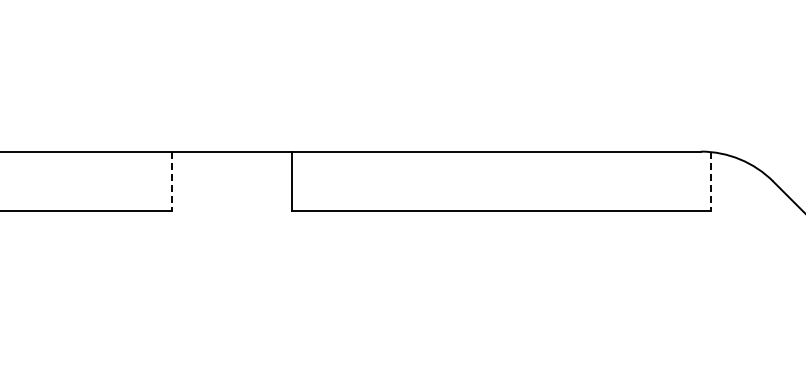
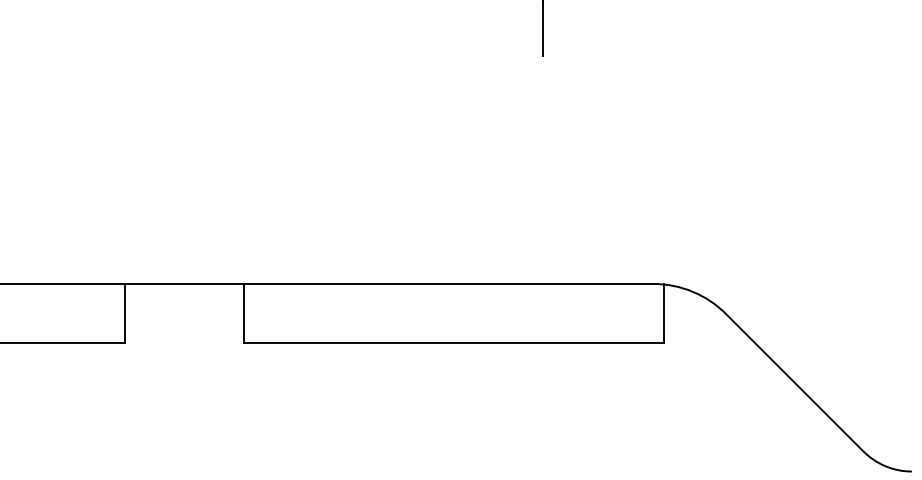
line: (171, 181) -> (124, 313), dashed -> solid
line: (710, 181) -> (663, 313), dashed -> solid

